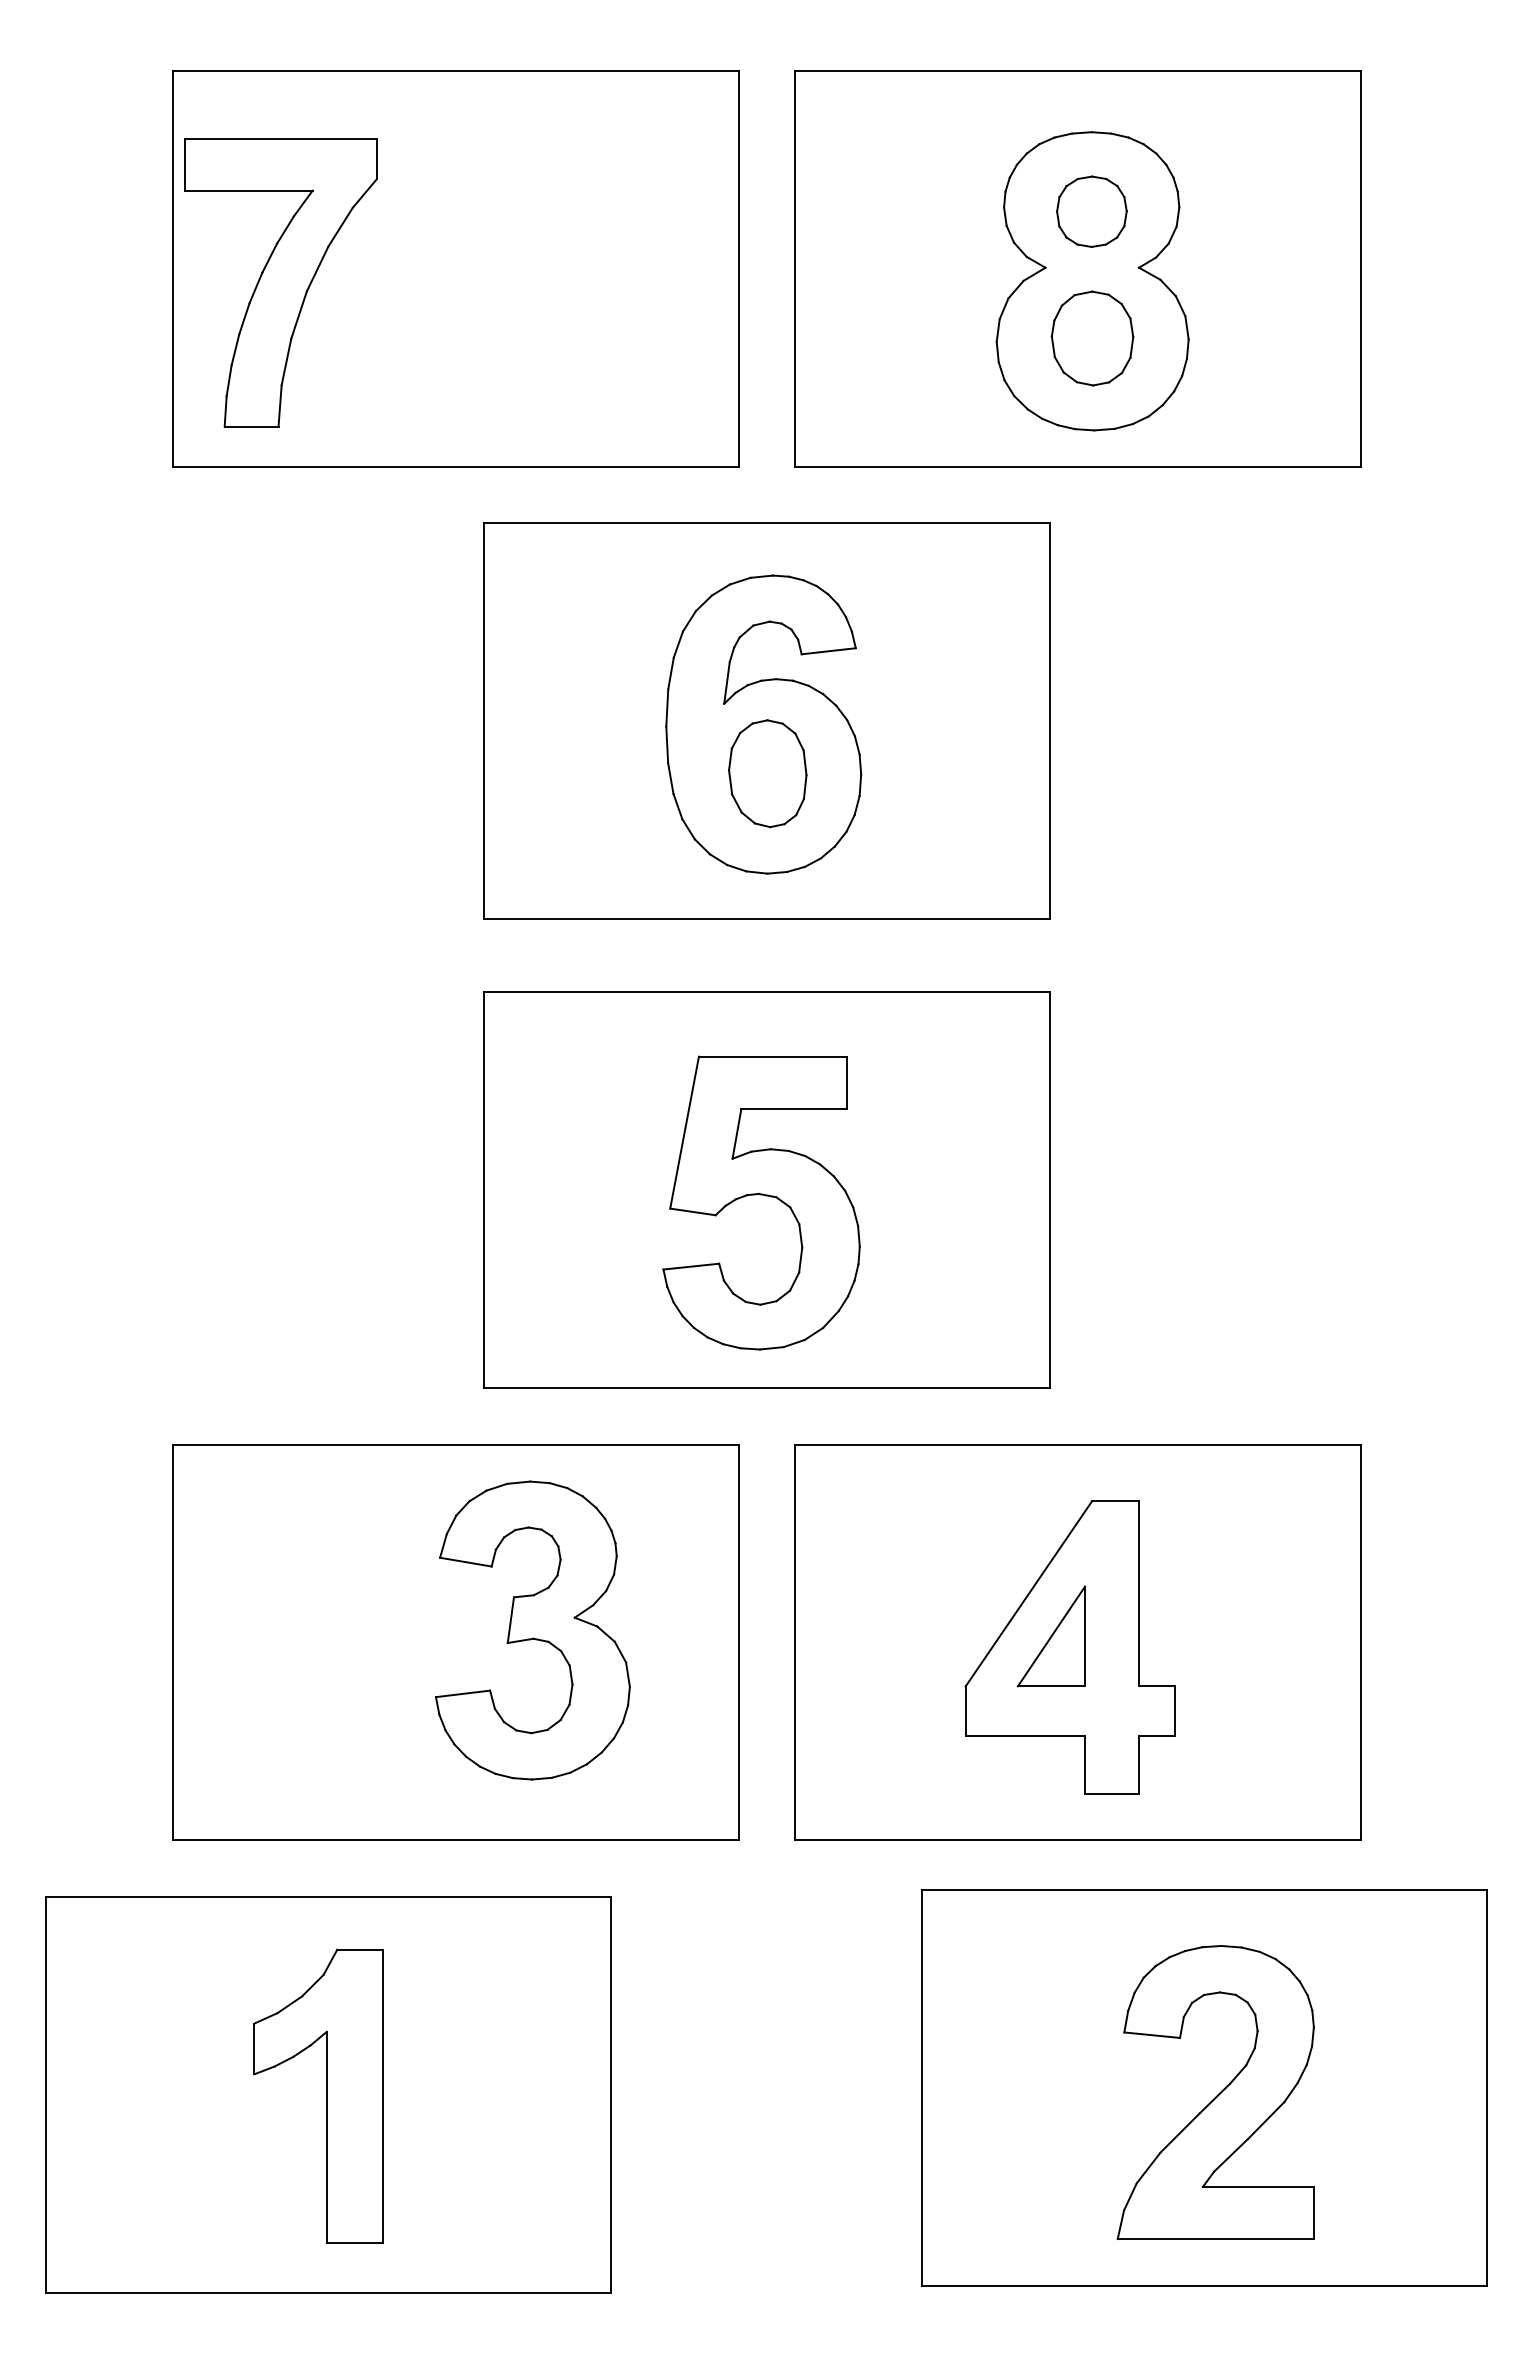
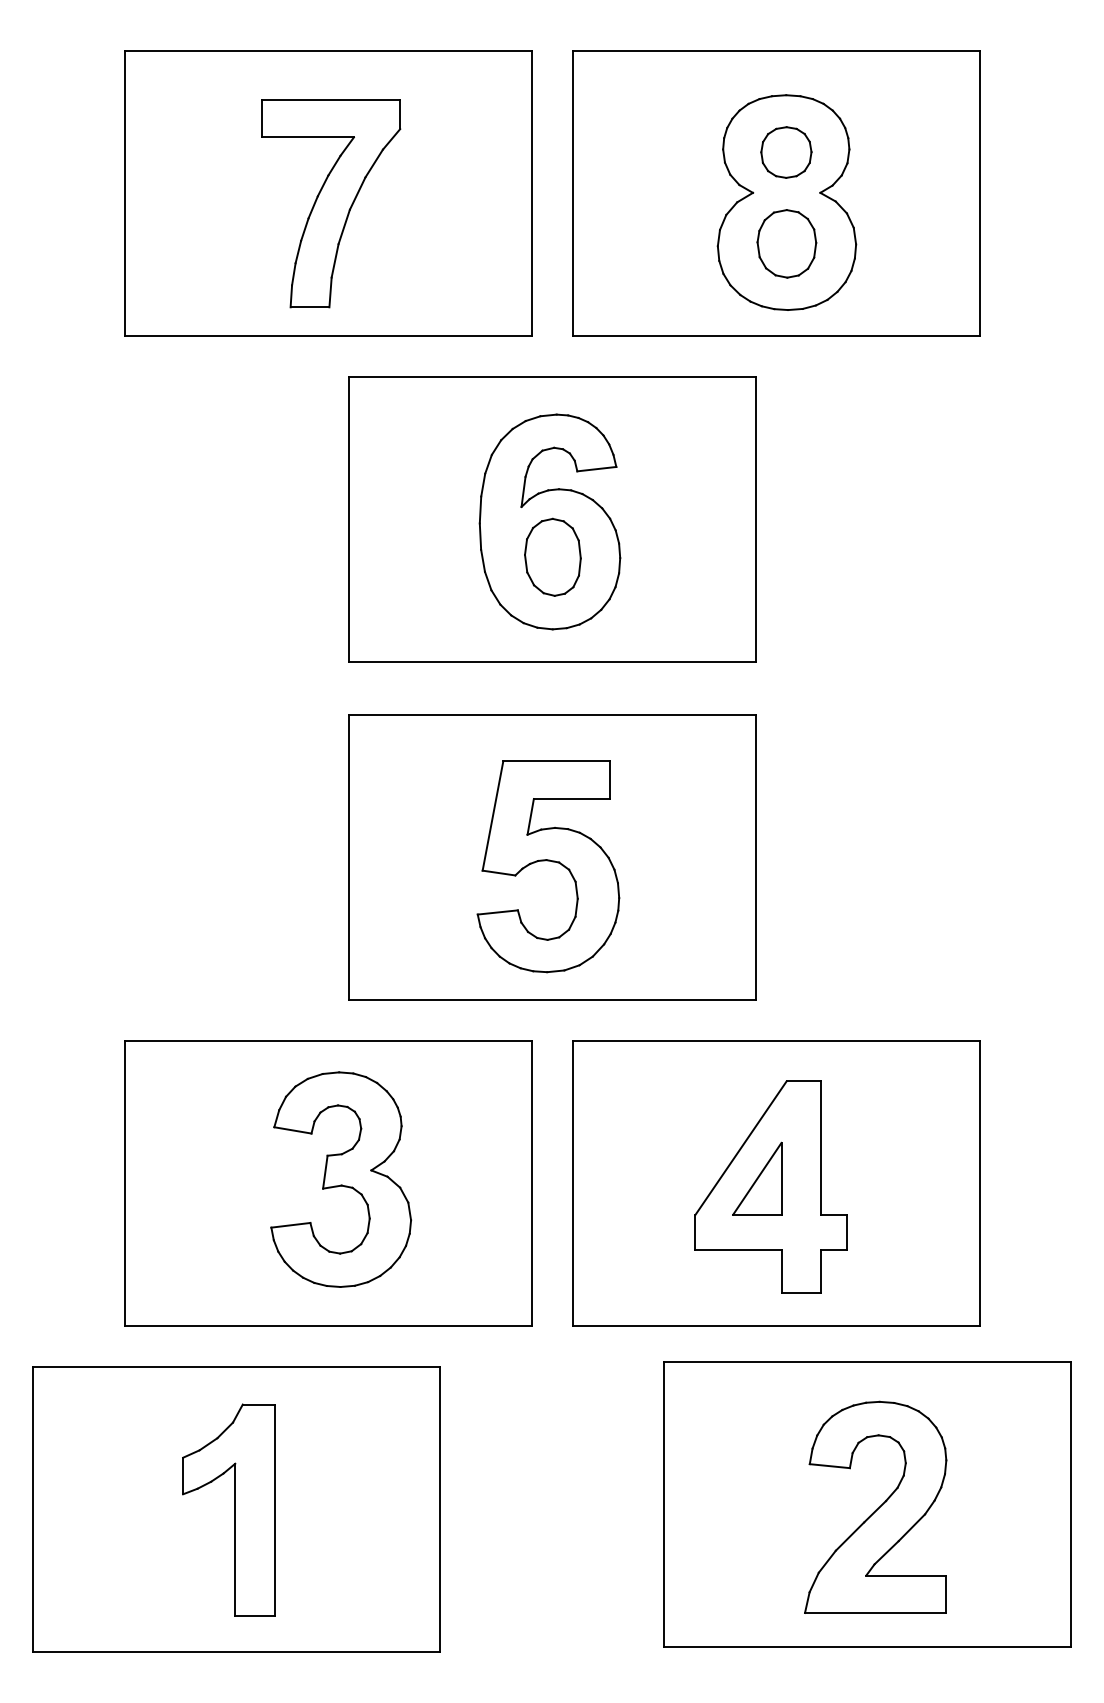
part: (280, 282) -> (330, 203), moved
part: (532, 1630) -> (340, 1179), moved

